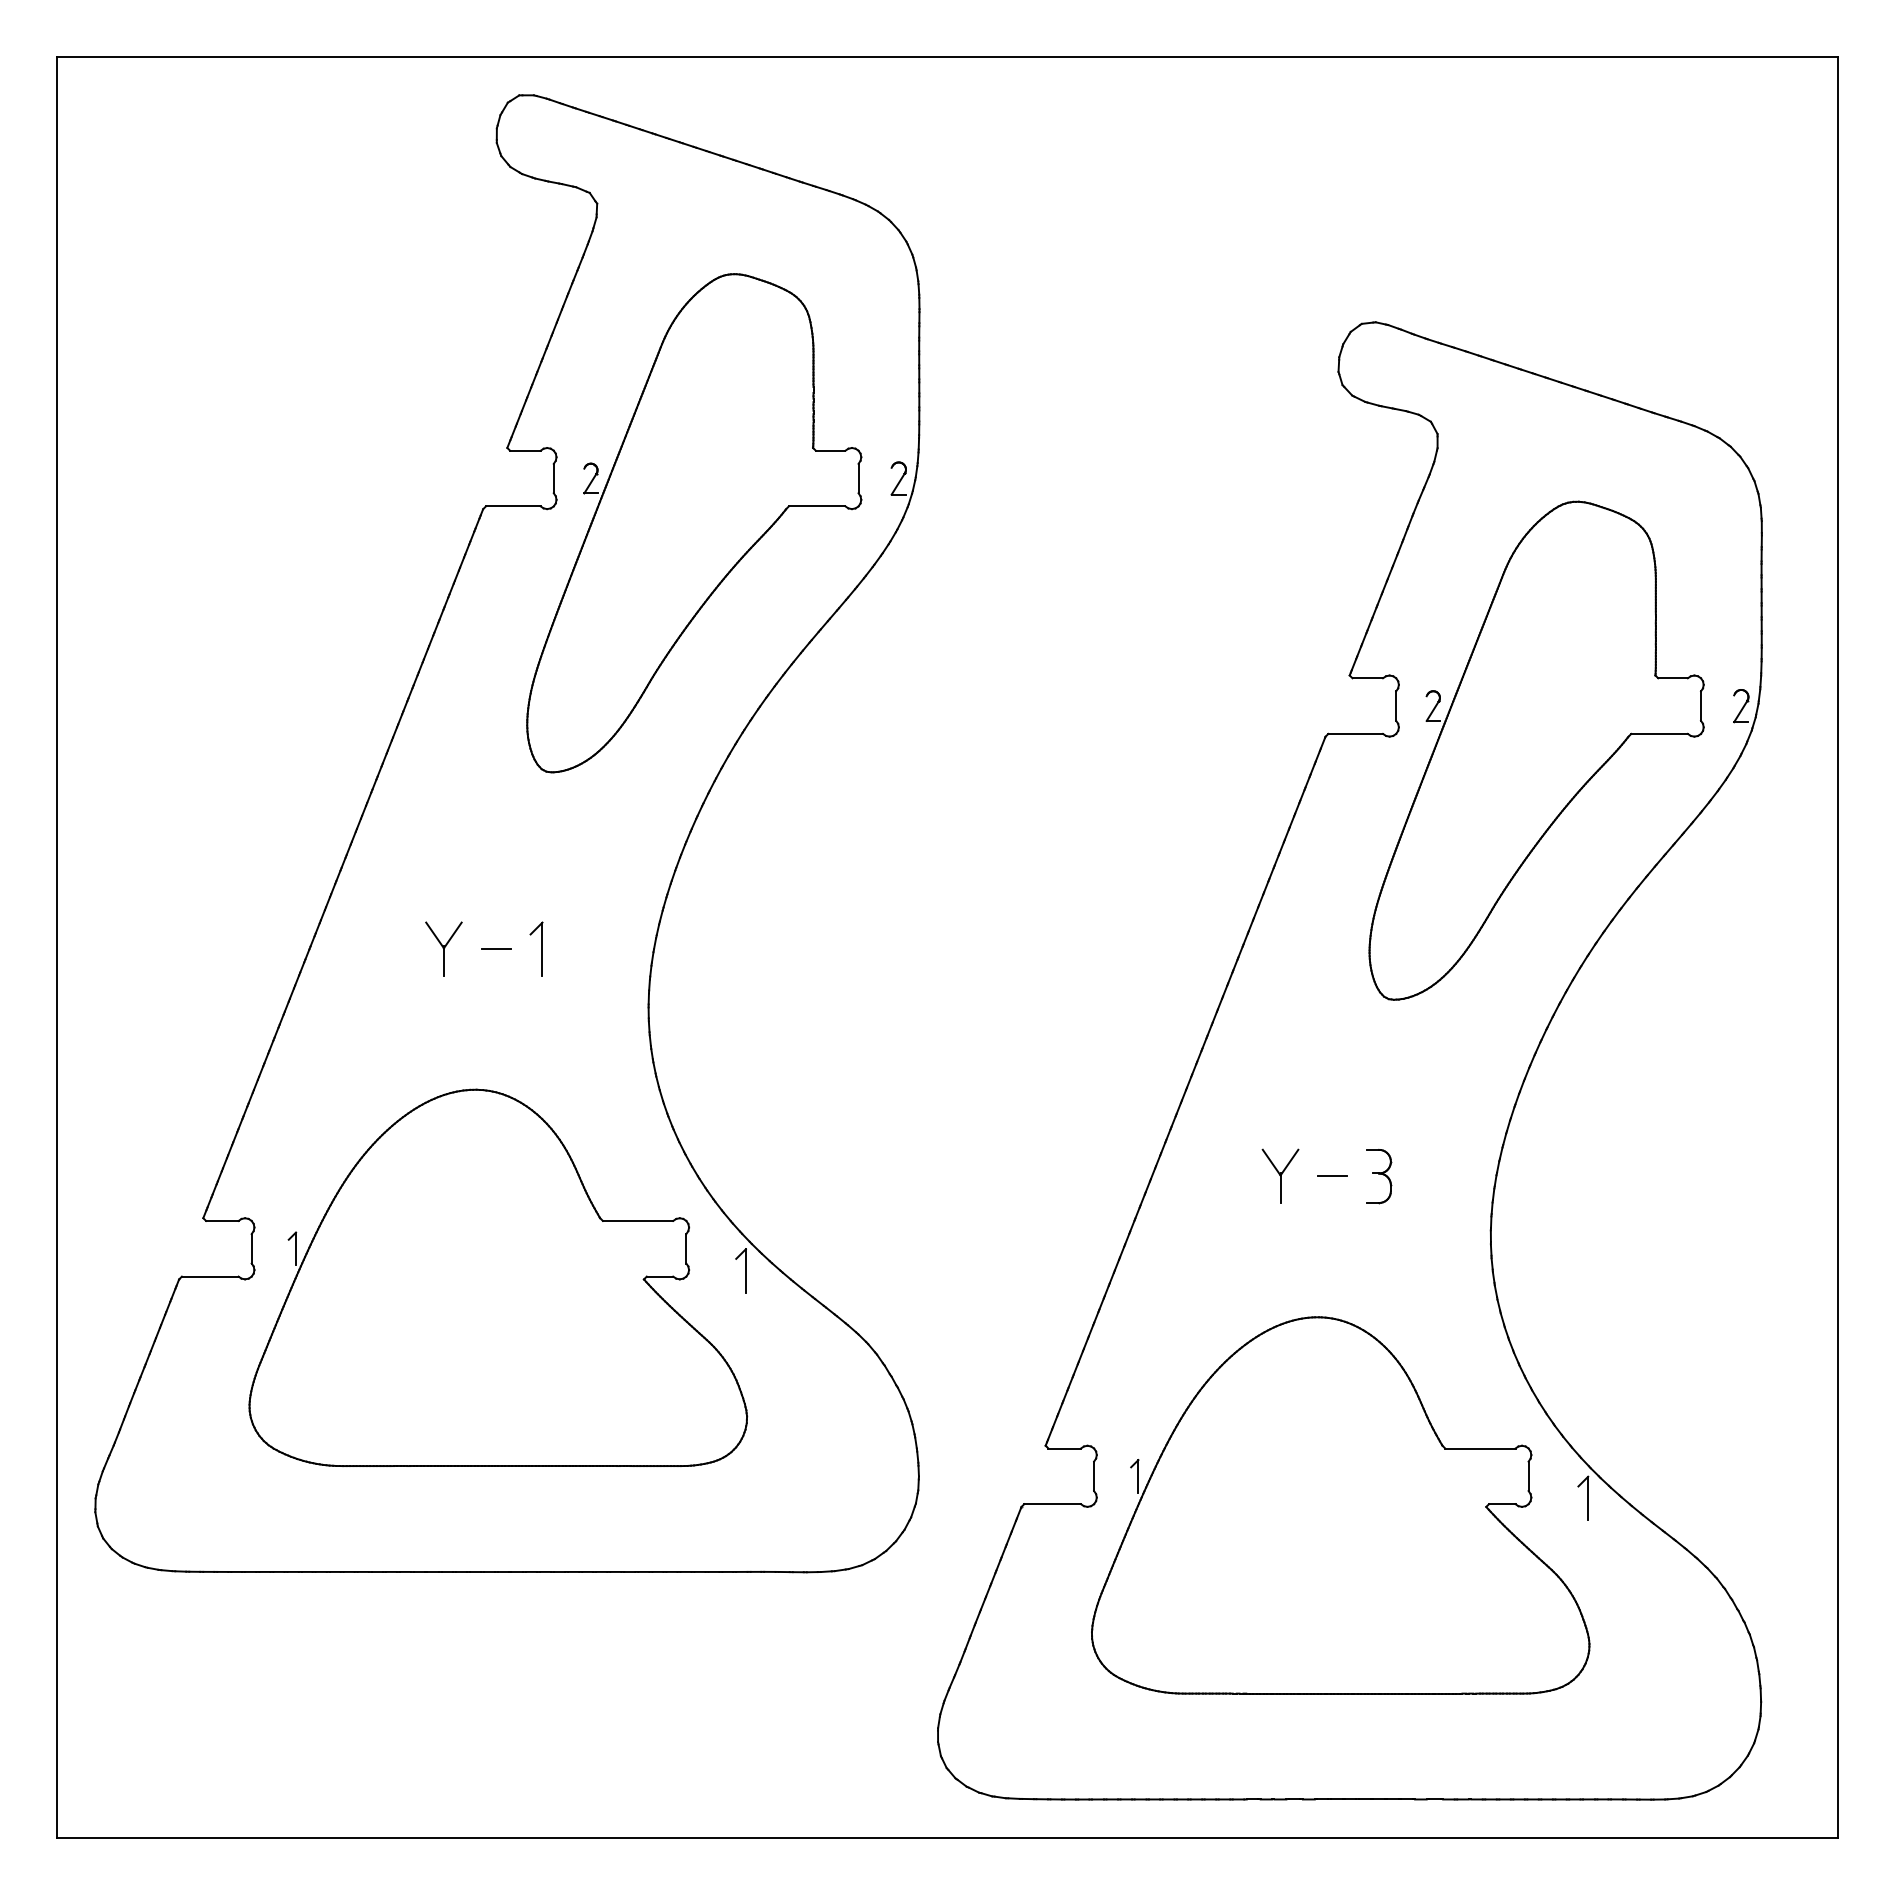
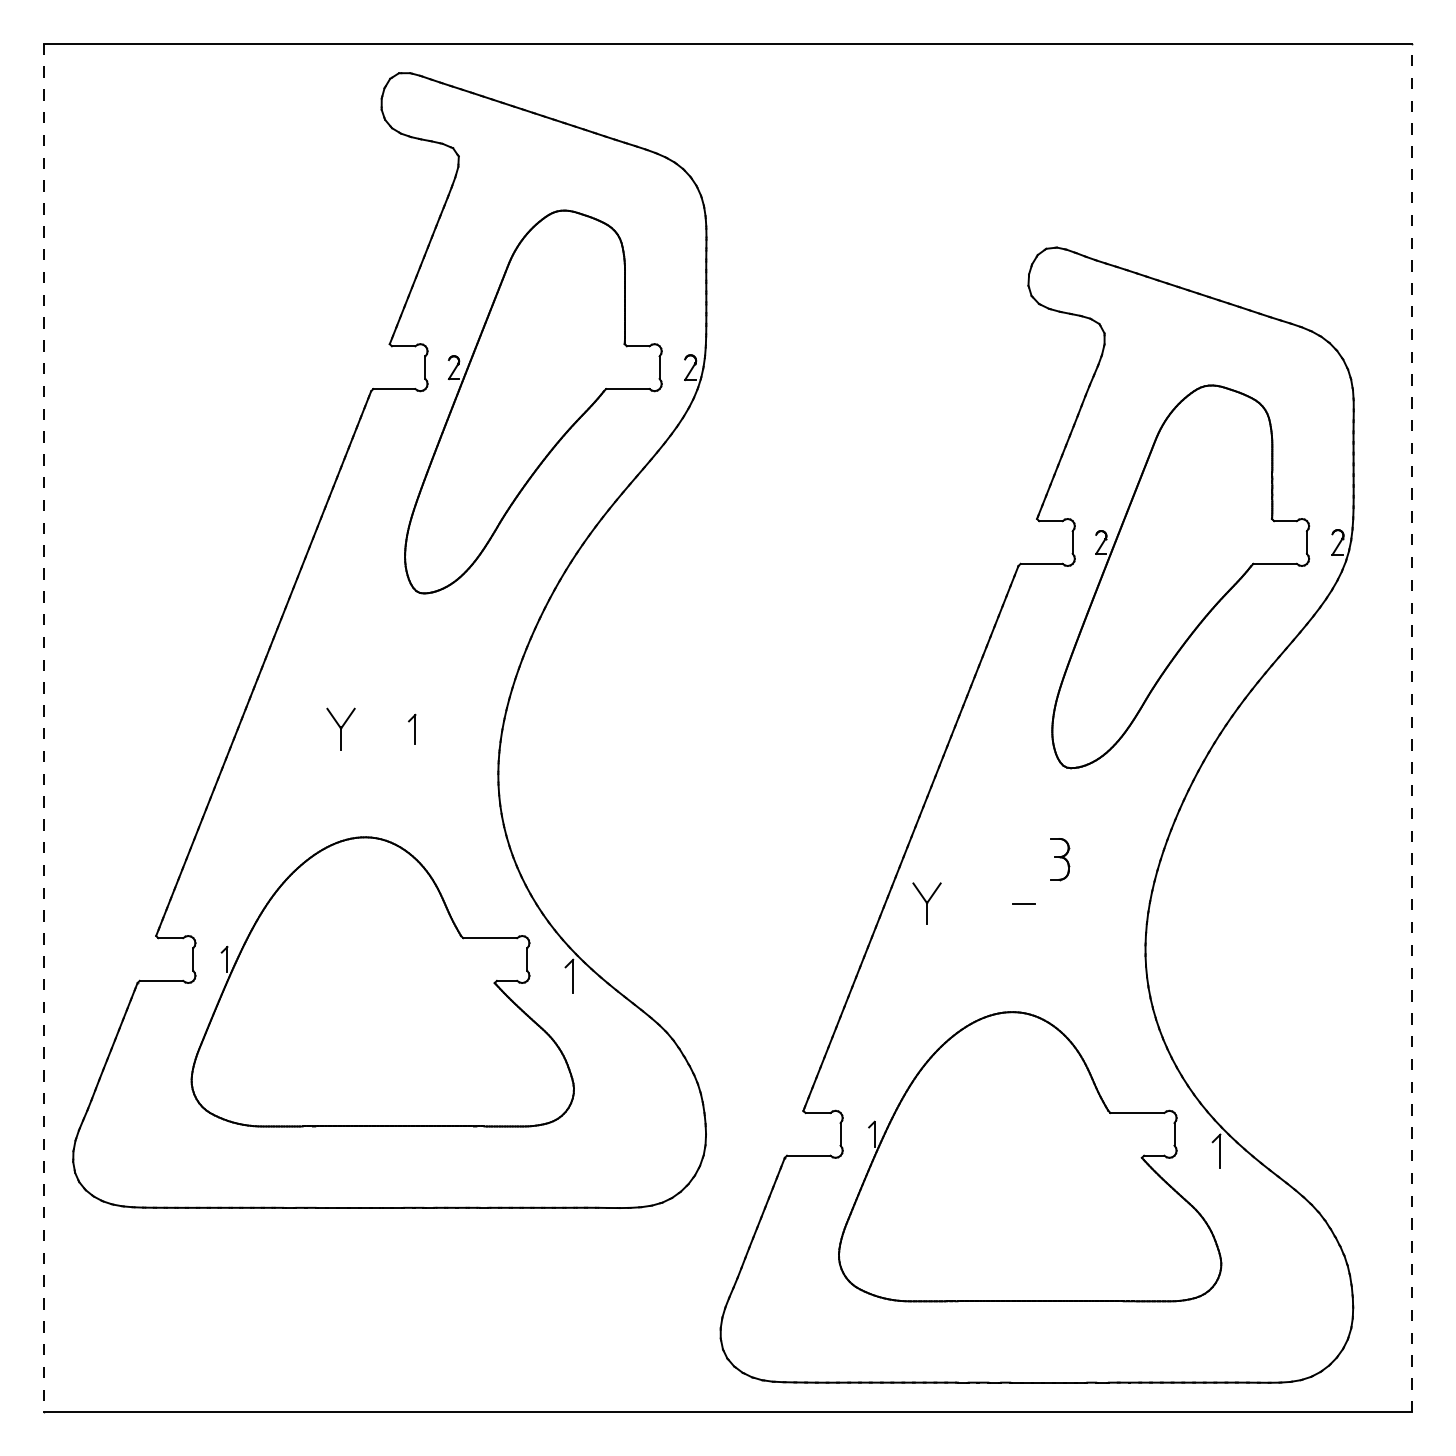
line: (56, 947) -> (43, 728), solid -> dashed
line: (1838, 947) -> (1412, 728), solid -> dashed
part: (536, 948) -> (412, 728), size x0.7
line: (495, 949) -> (380, 729), removed
part: (1280, 1175) -> (927, 903), moved
part: (1379, 1176) -> (1059, 859), moved

